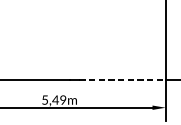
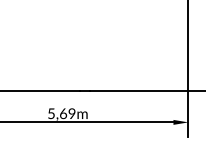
line: (122, 79) -> (139, 90), dashed -> solid
text: (55, 99) -> (63, 113), 5,49m -> 5,69m

